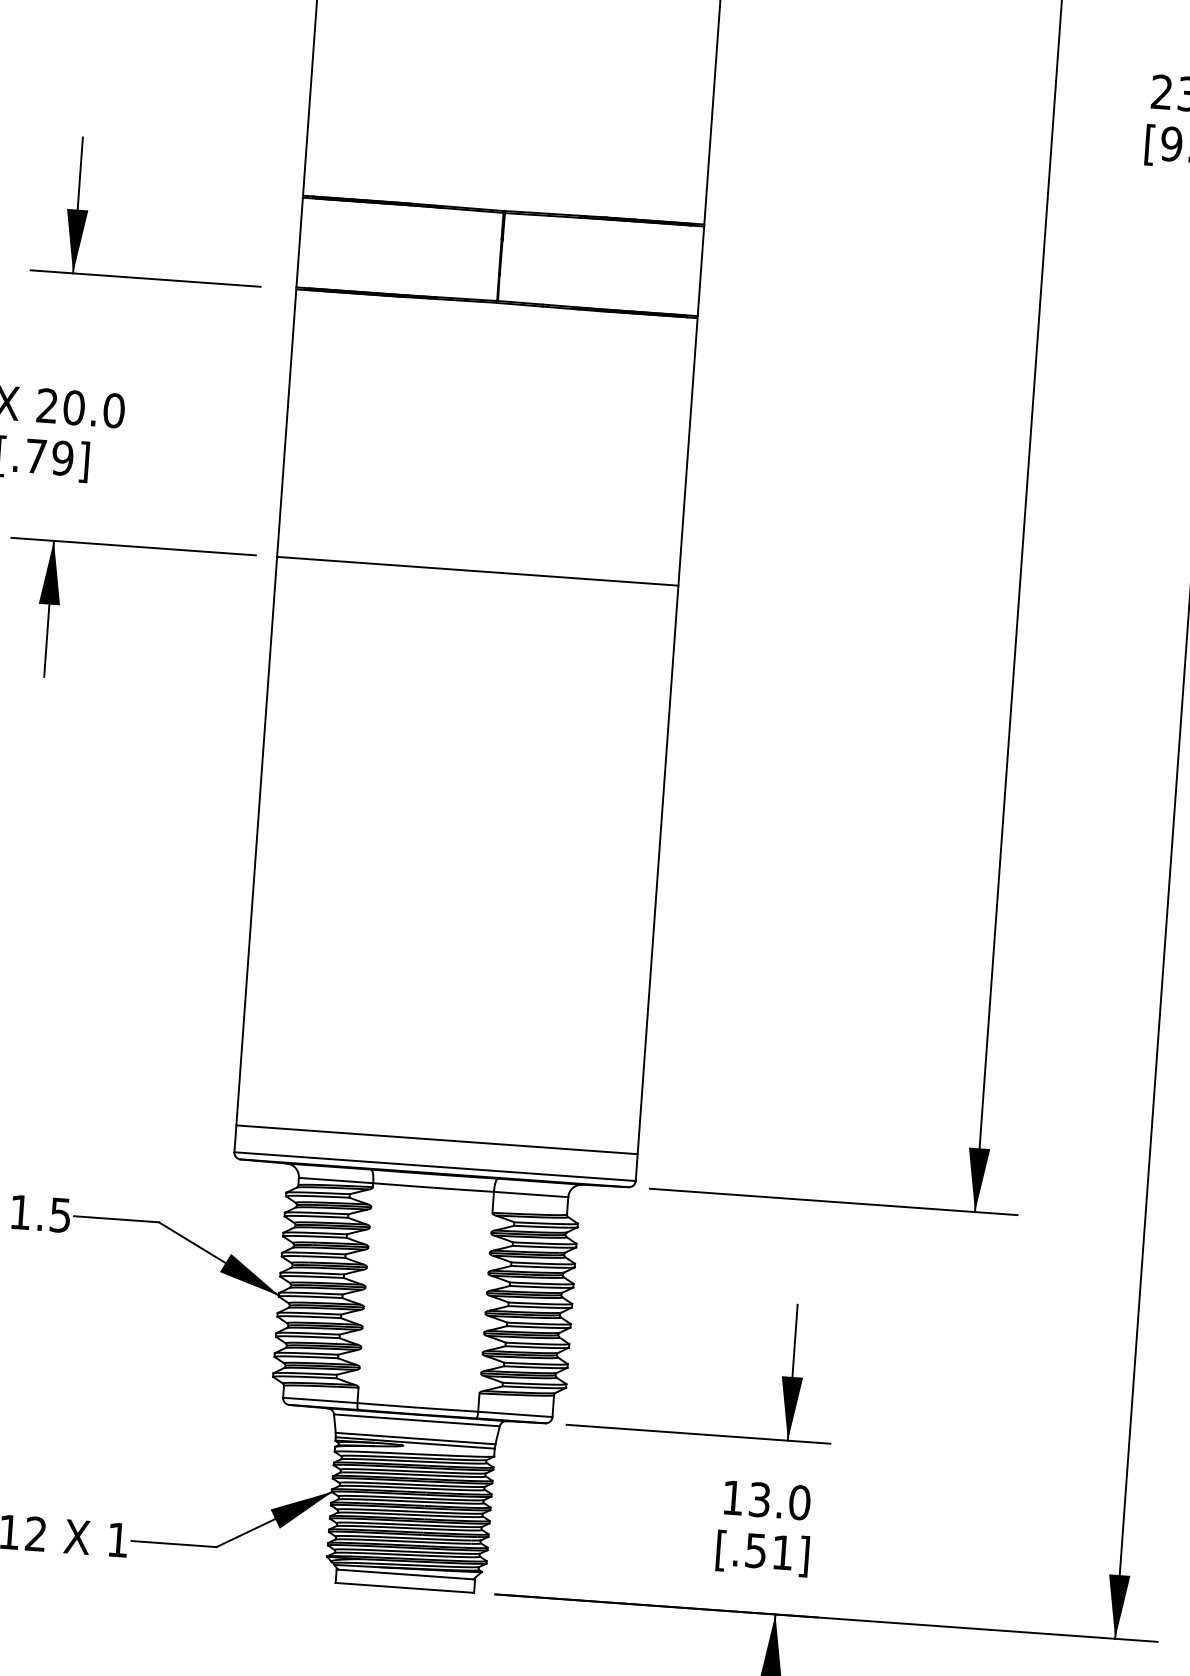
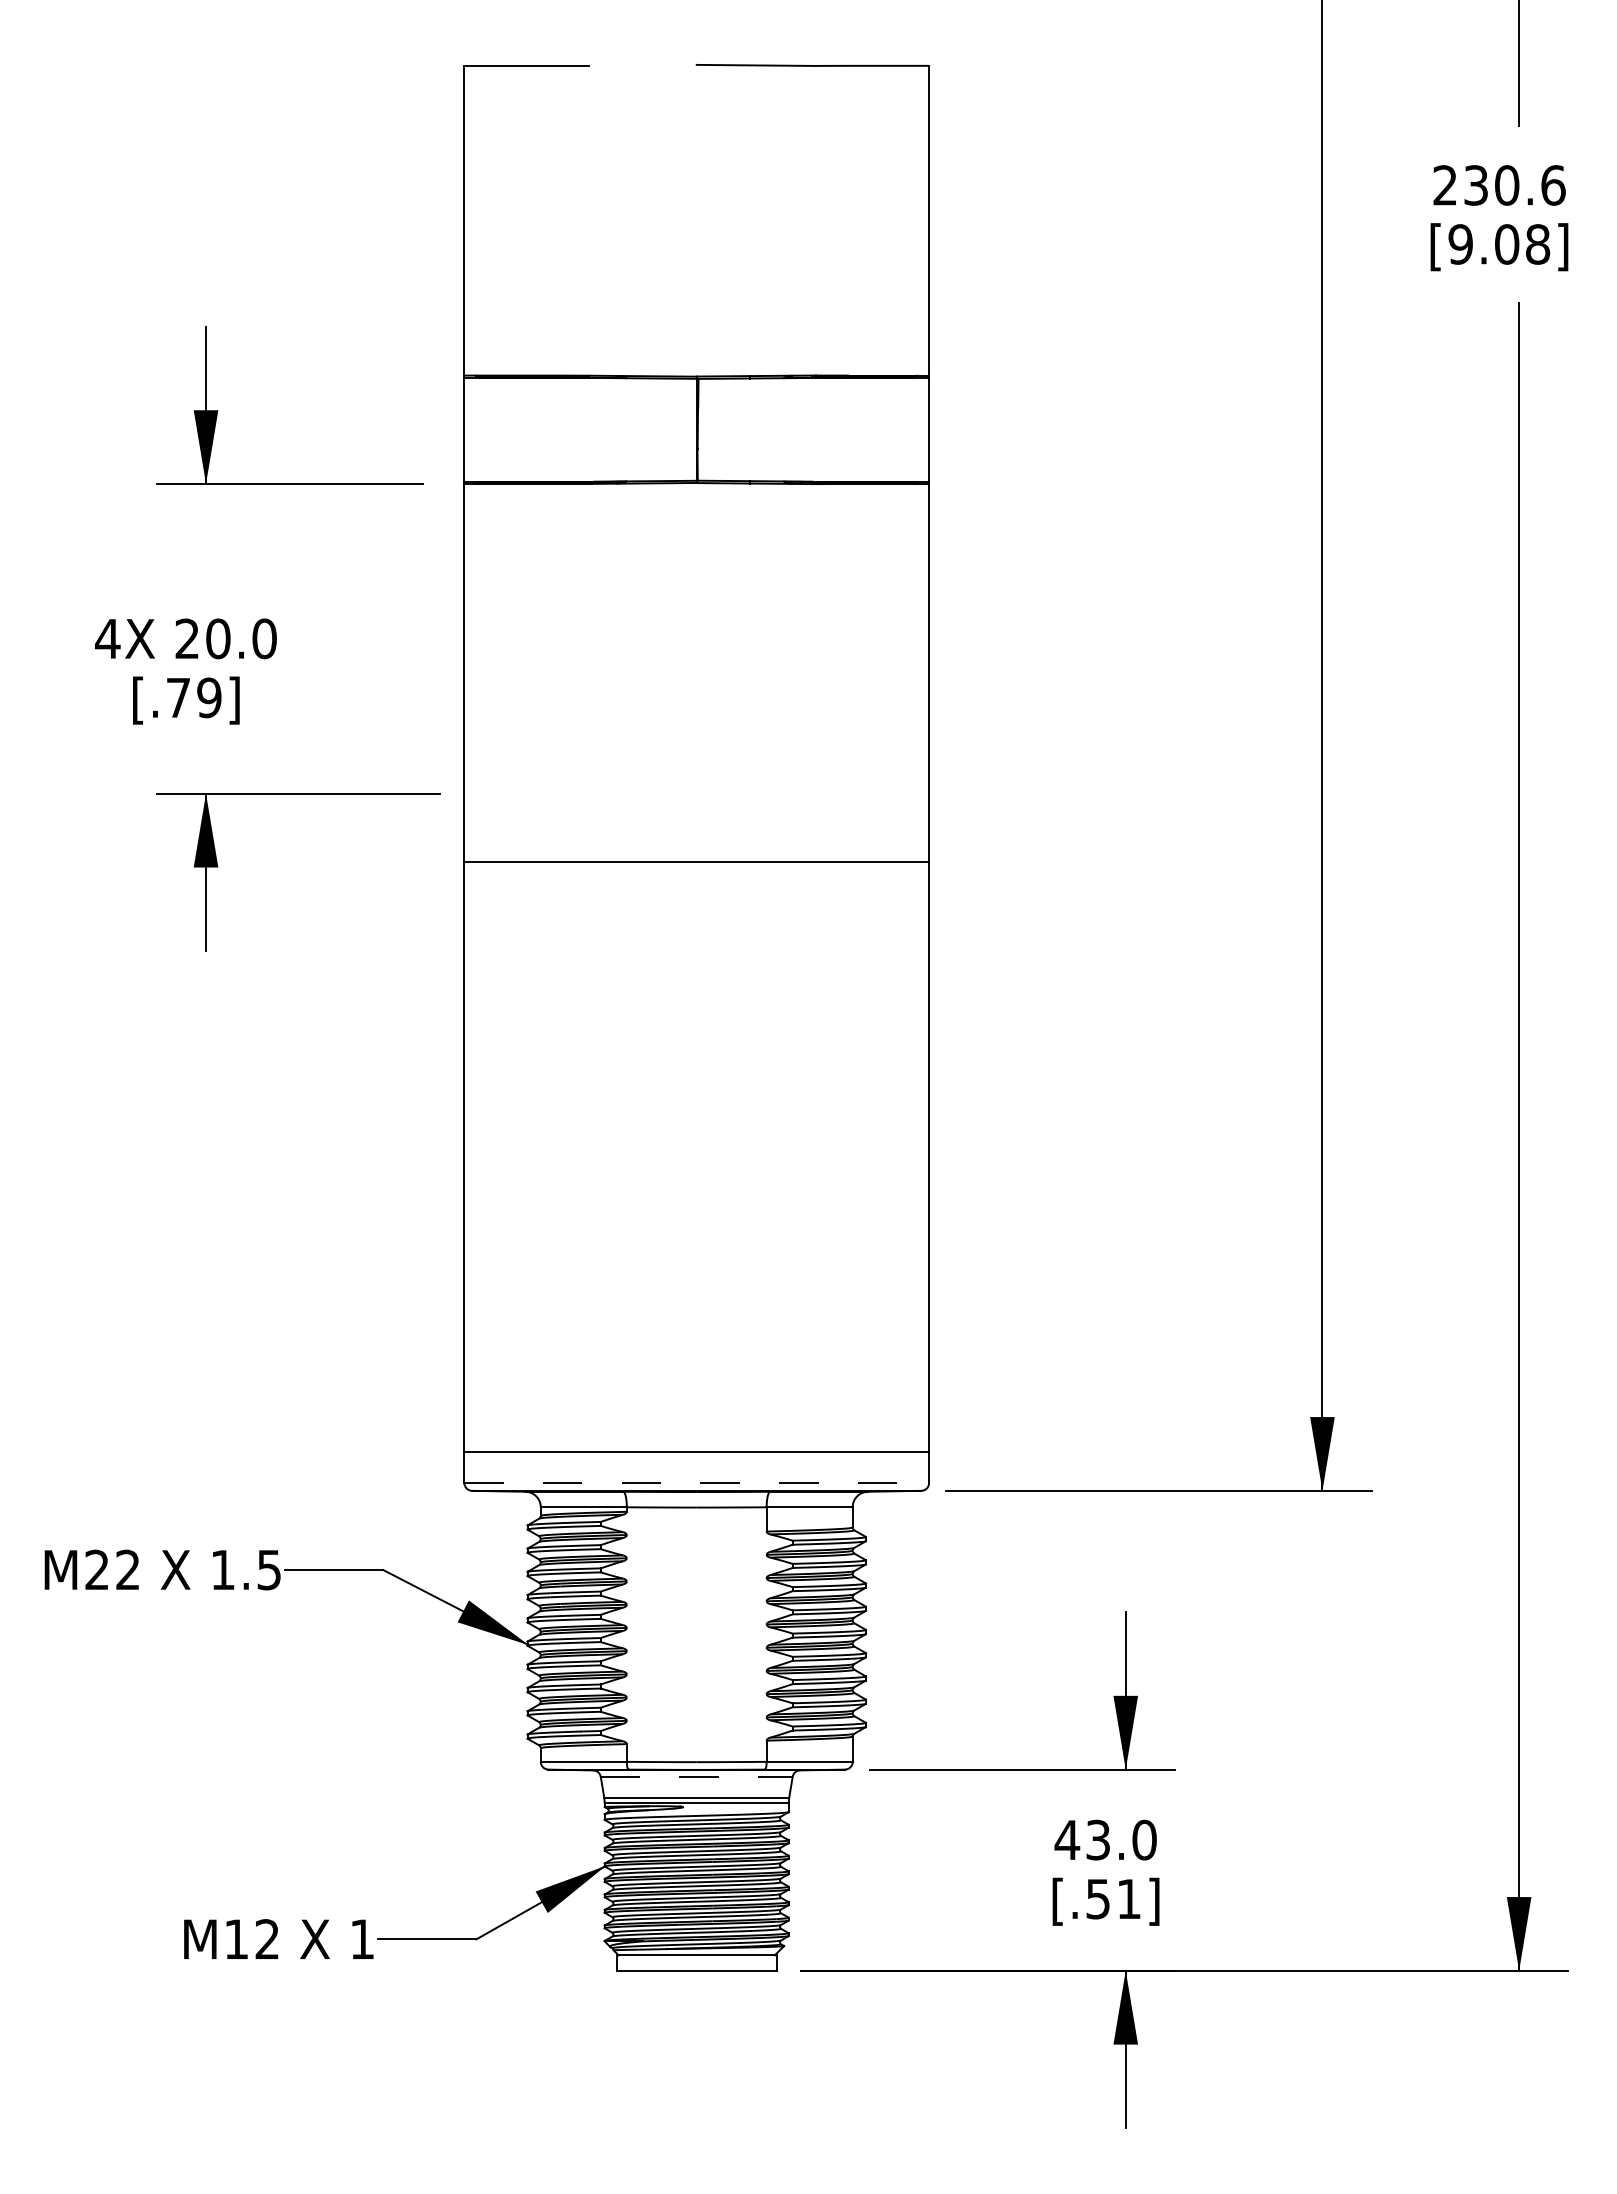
line: (477, 571) -> (696, 861), moved
line: (435, 1167) -> (697, 1483), solid -> dashed
line: (416, 1420) -> (696, 1776), solid -> dashed
text: (733, 1497) -> (1067, 1839), 13.0 -> 43.0

